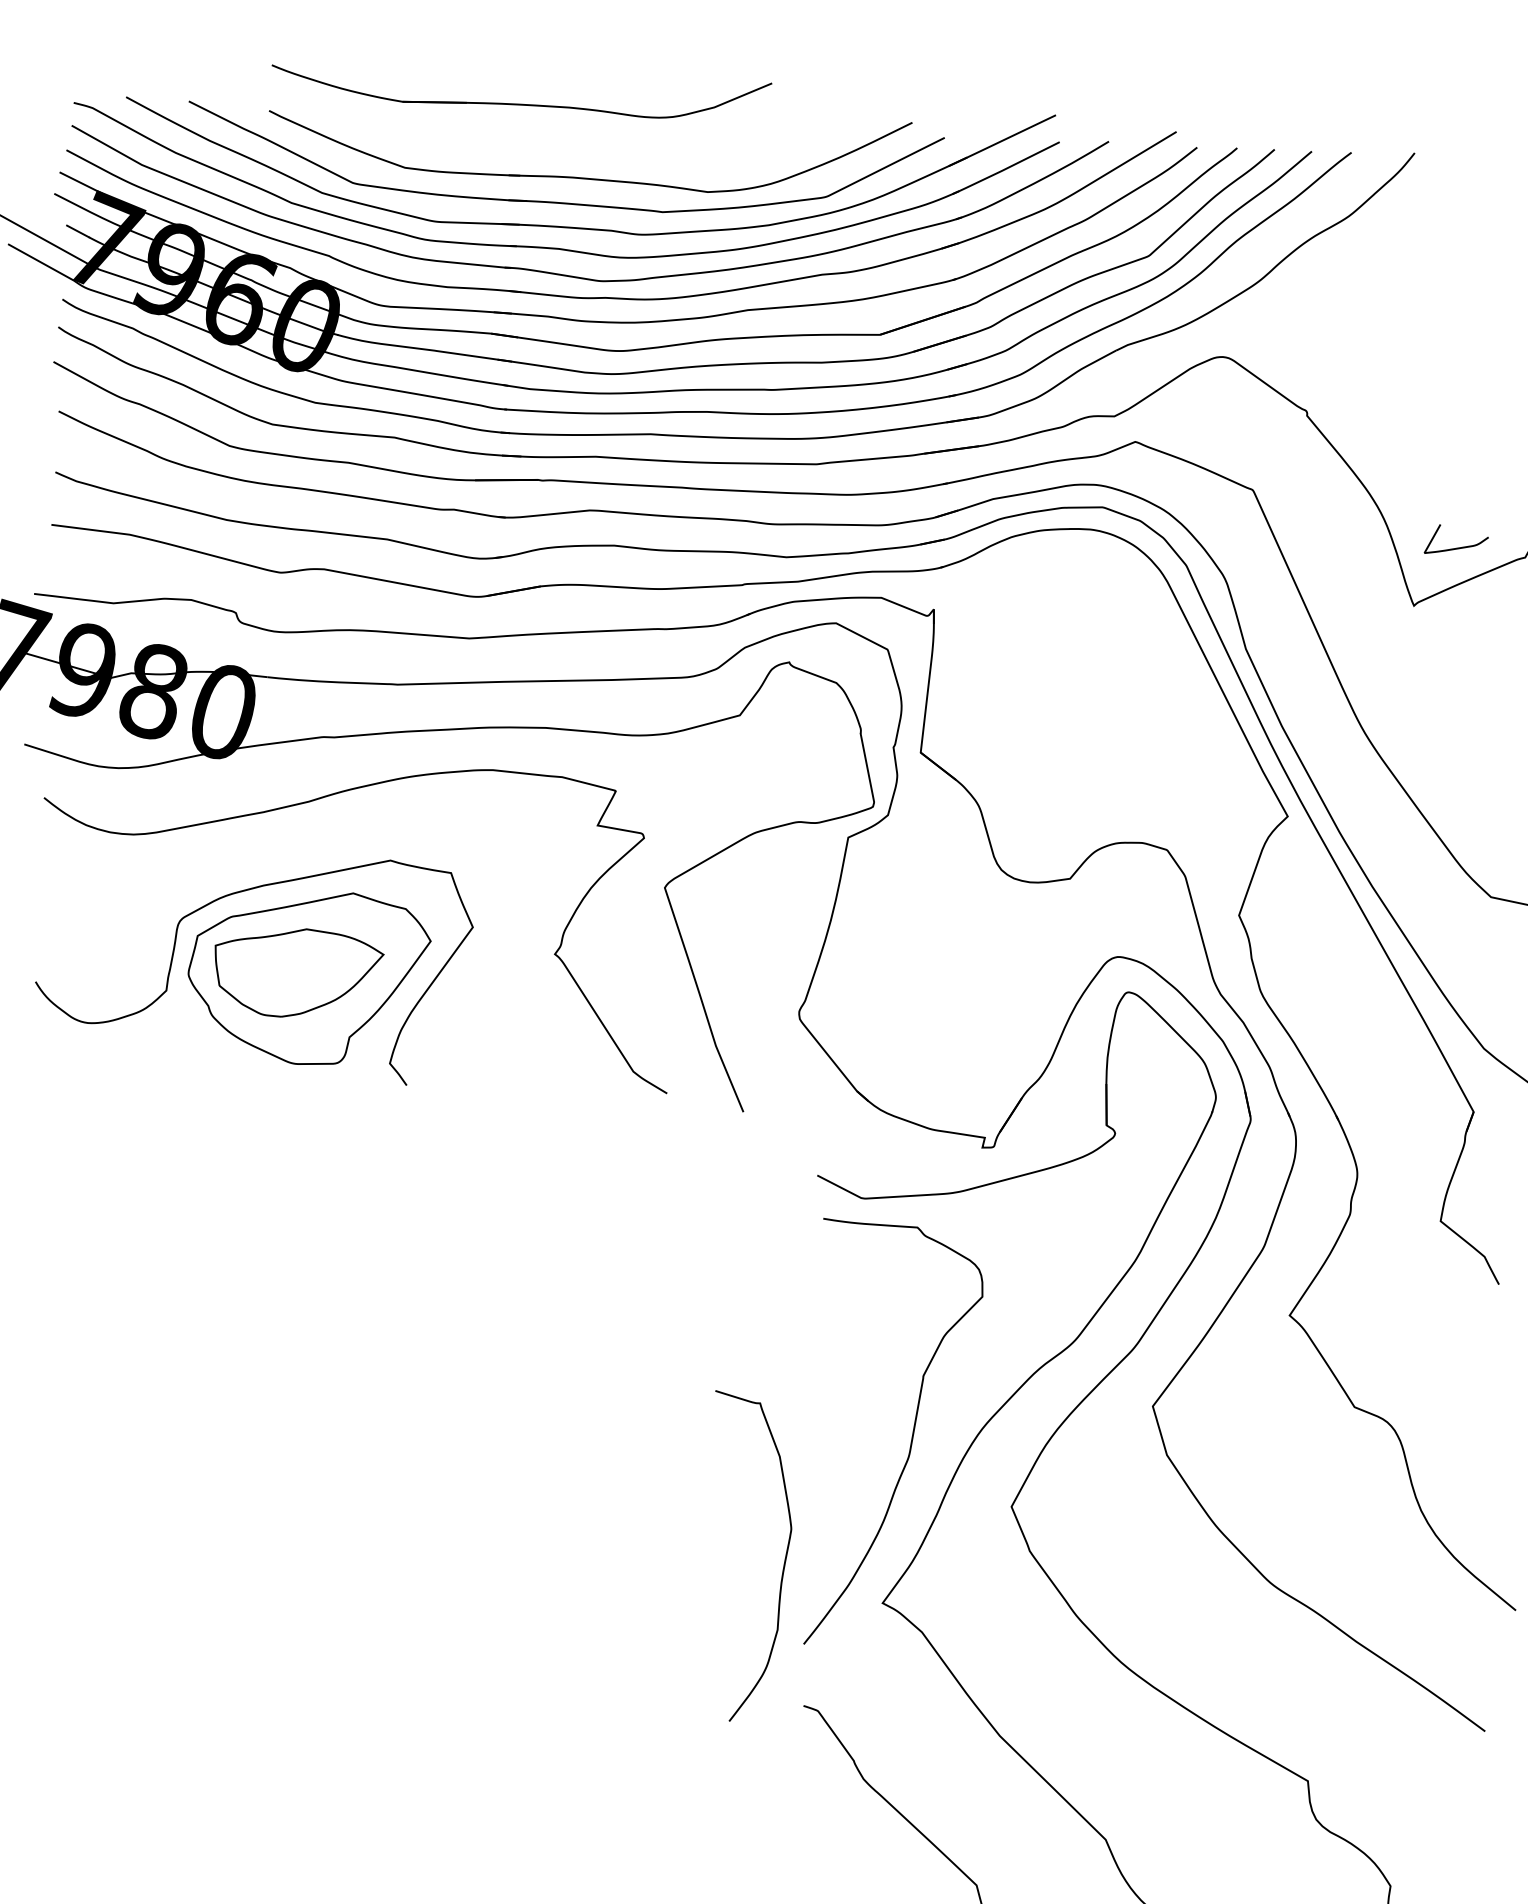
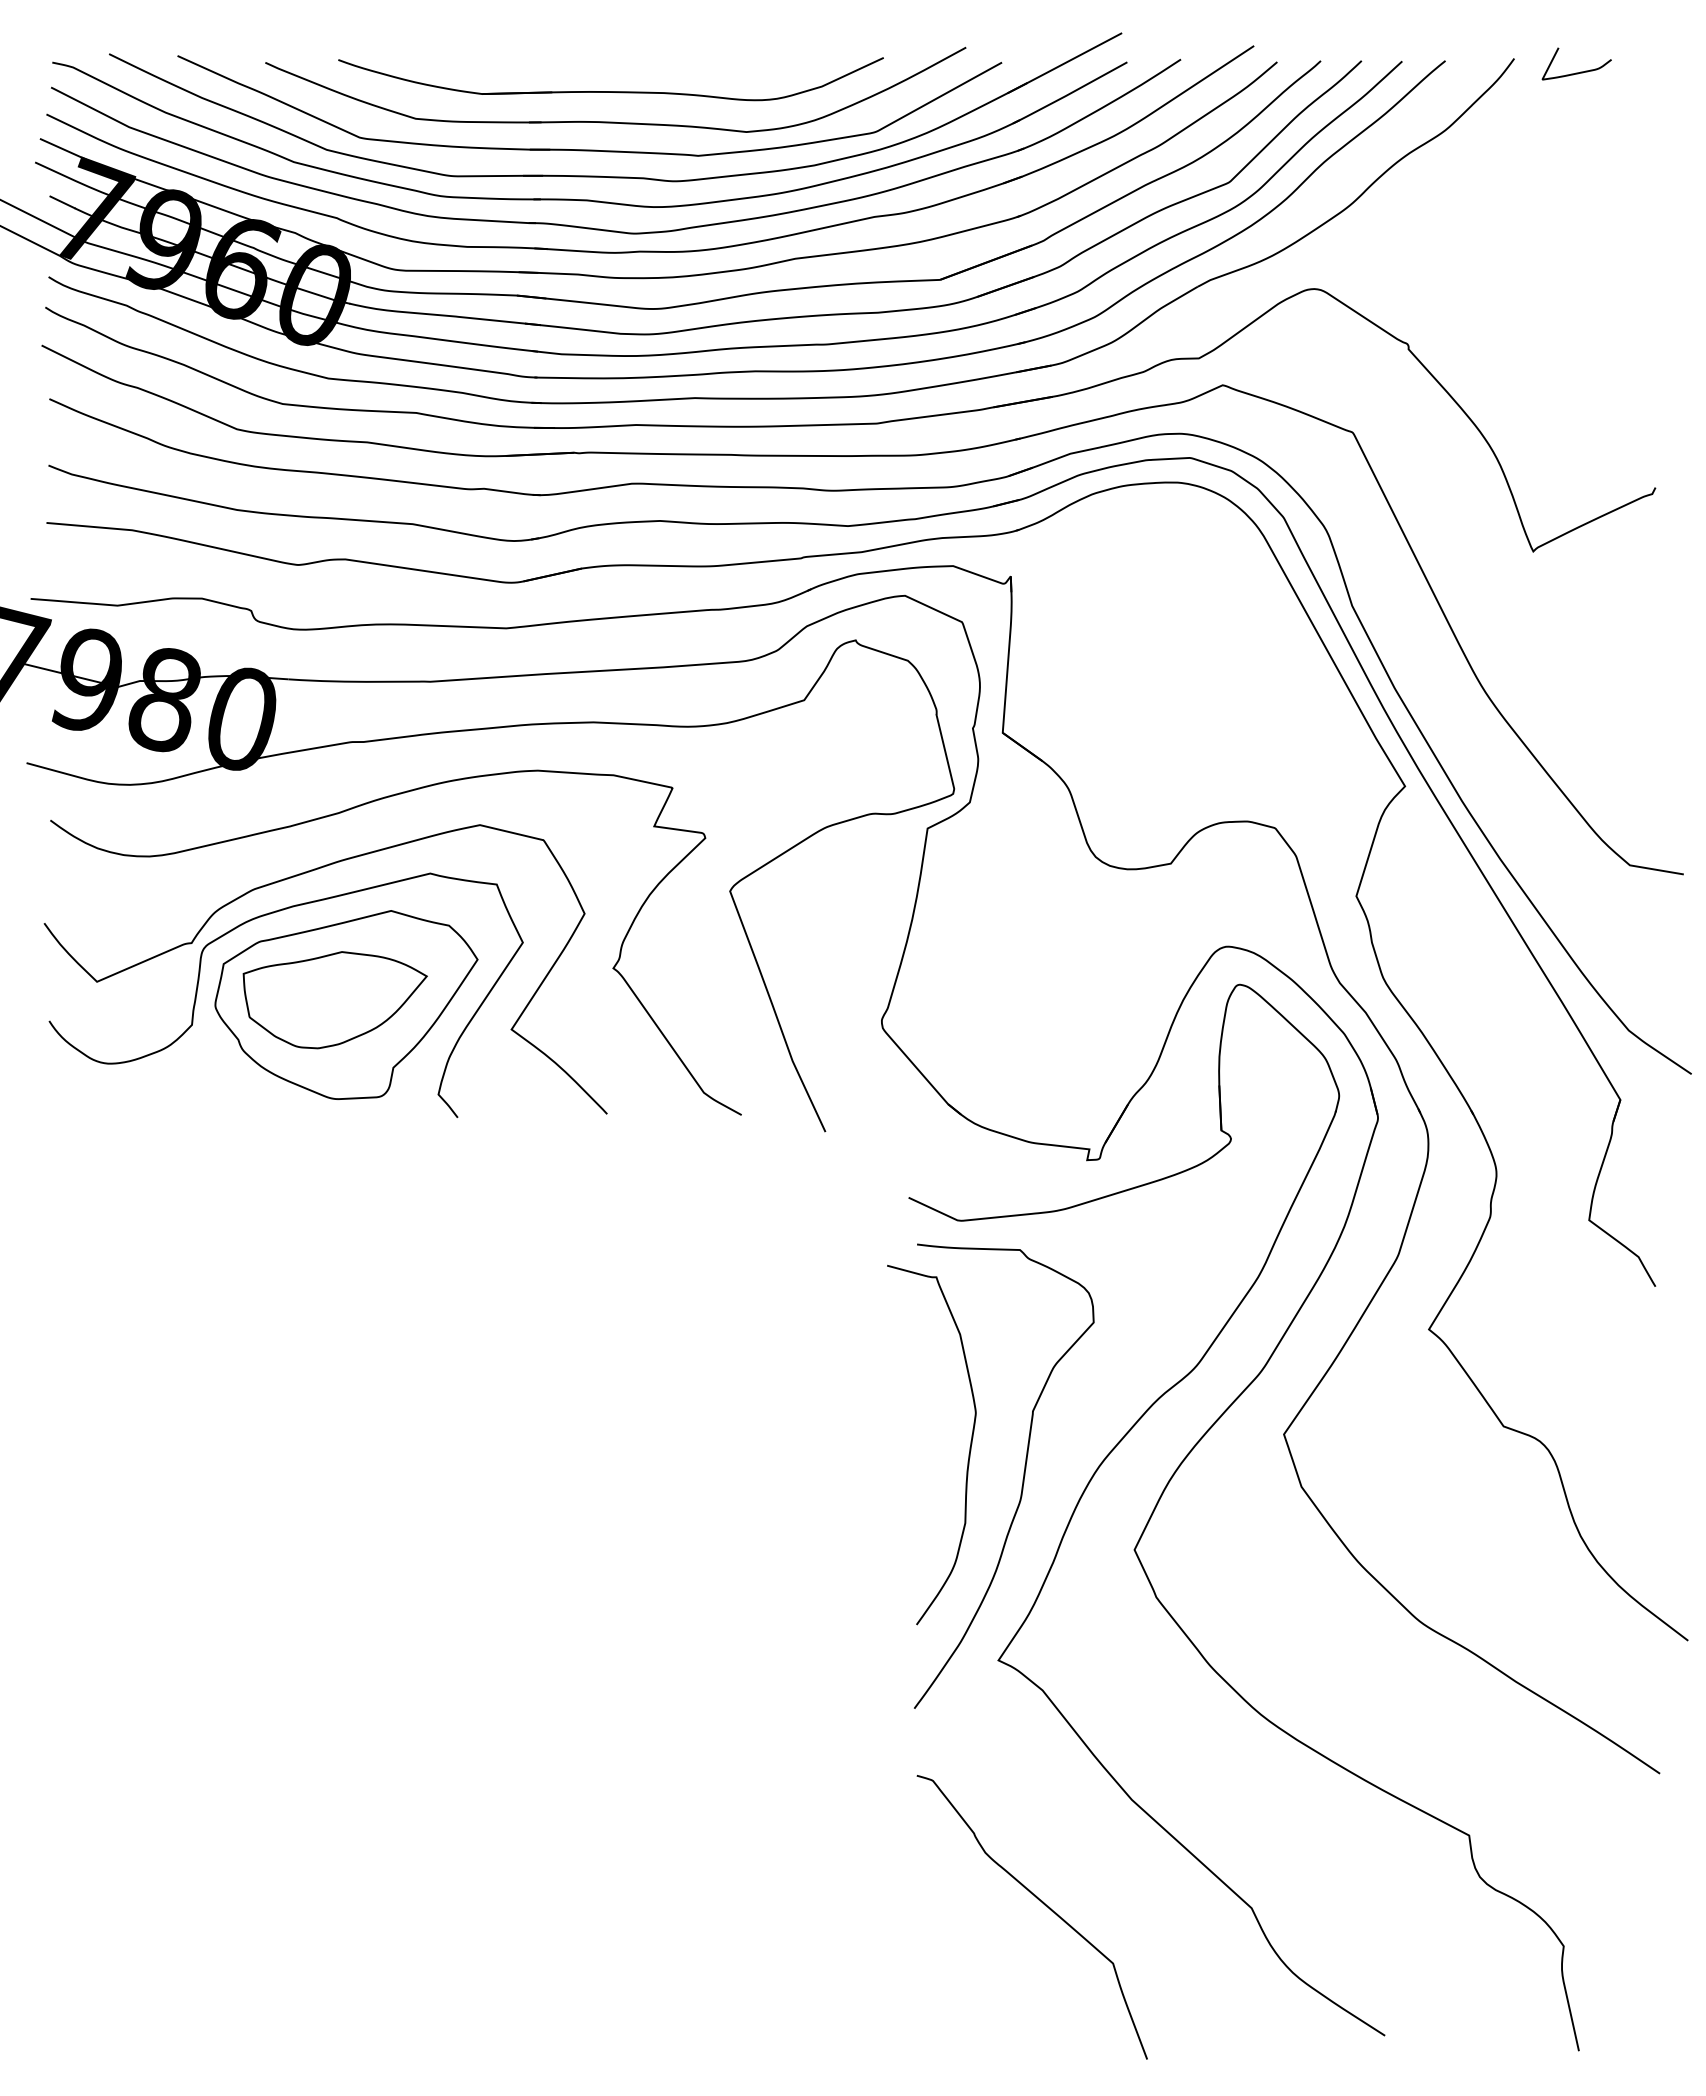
part: (520, 104) -> (610, 91), moved
curve: (1459, 547) -> (1580, 71), moved
curve: (265, 859) -> (294, 877), added
curve: (784, 1560) -> (969, 1447), moved

